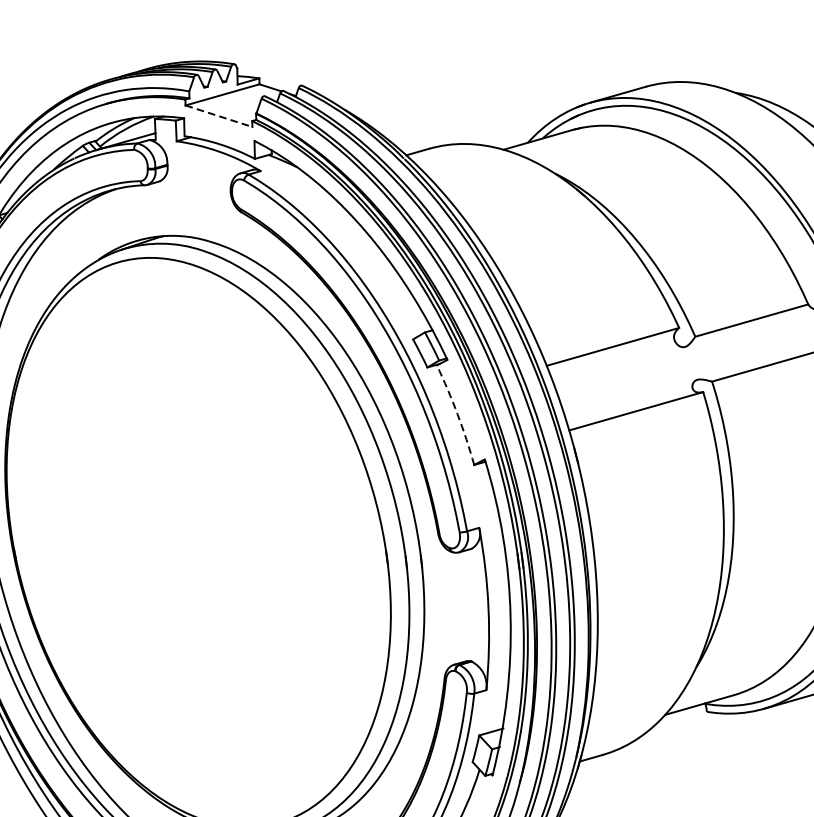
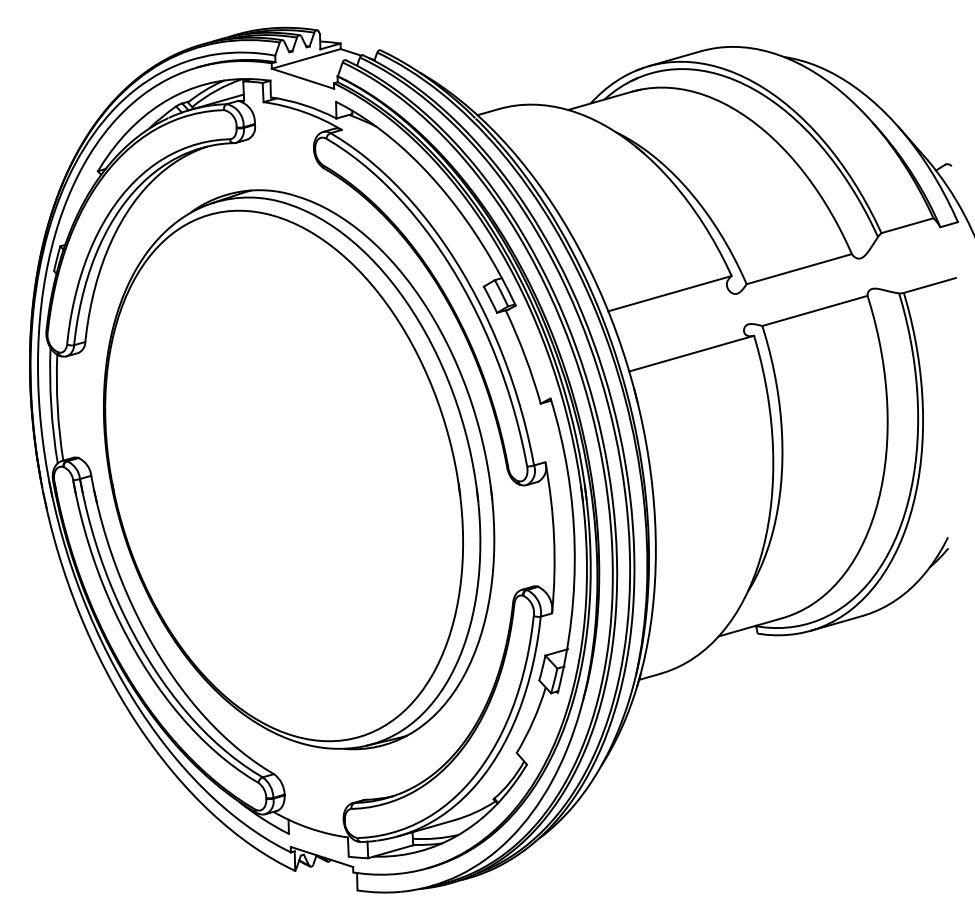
line: (218, 115) -> (302, 78), dashed -> solid
arc: (457, 414) -> (525, 356), dashed -> solid

